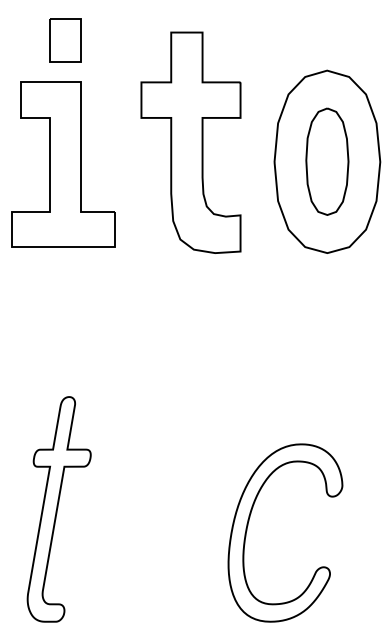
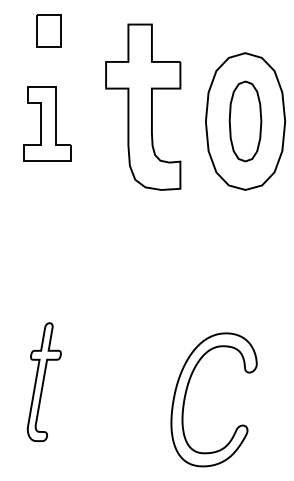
part: (63, 164) -> (47, 123), size x0.6
part: (58, 509) -> (43, 382), size x0.7

